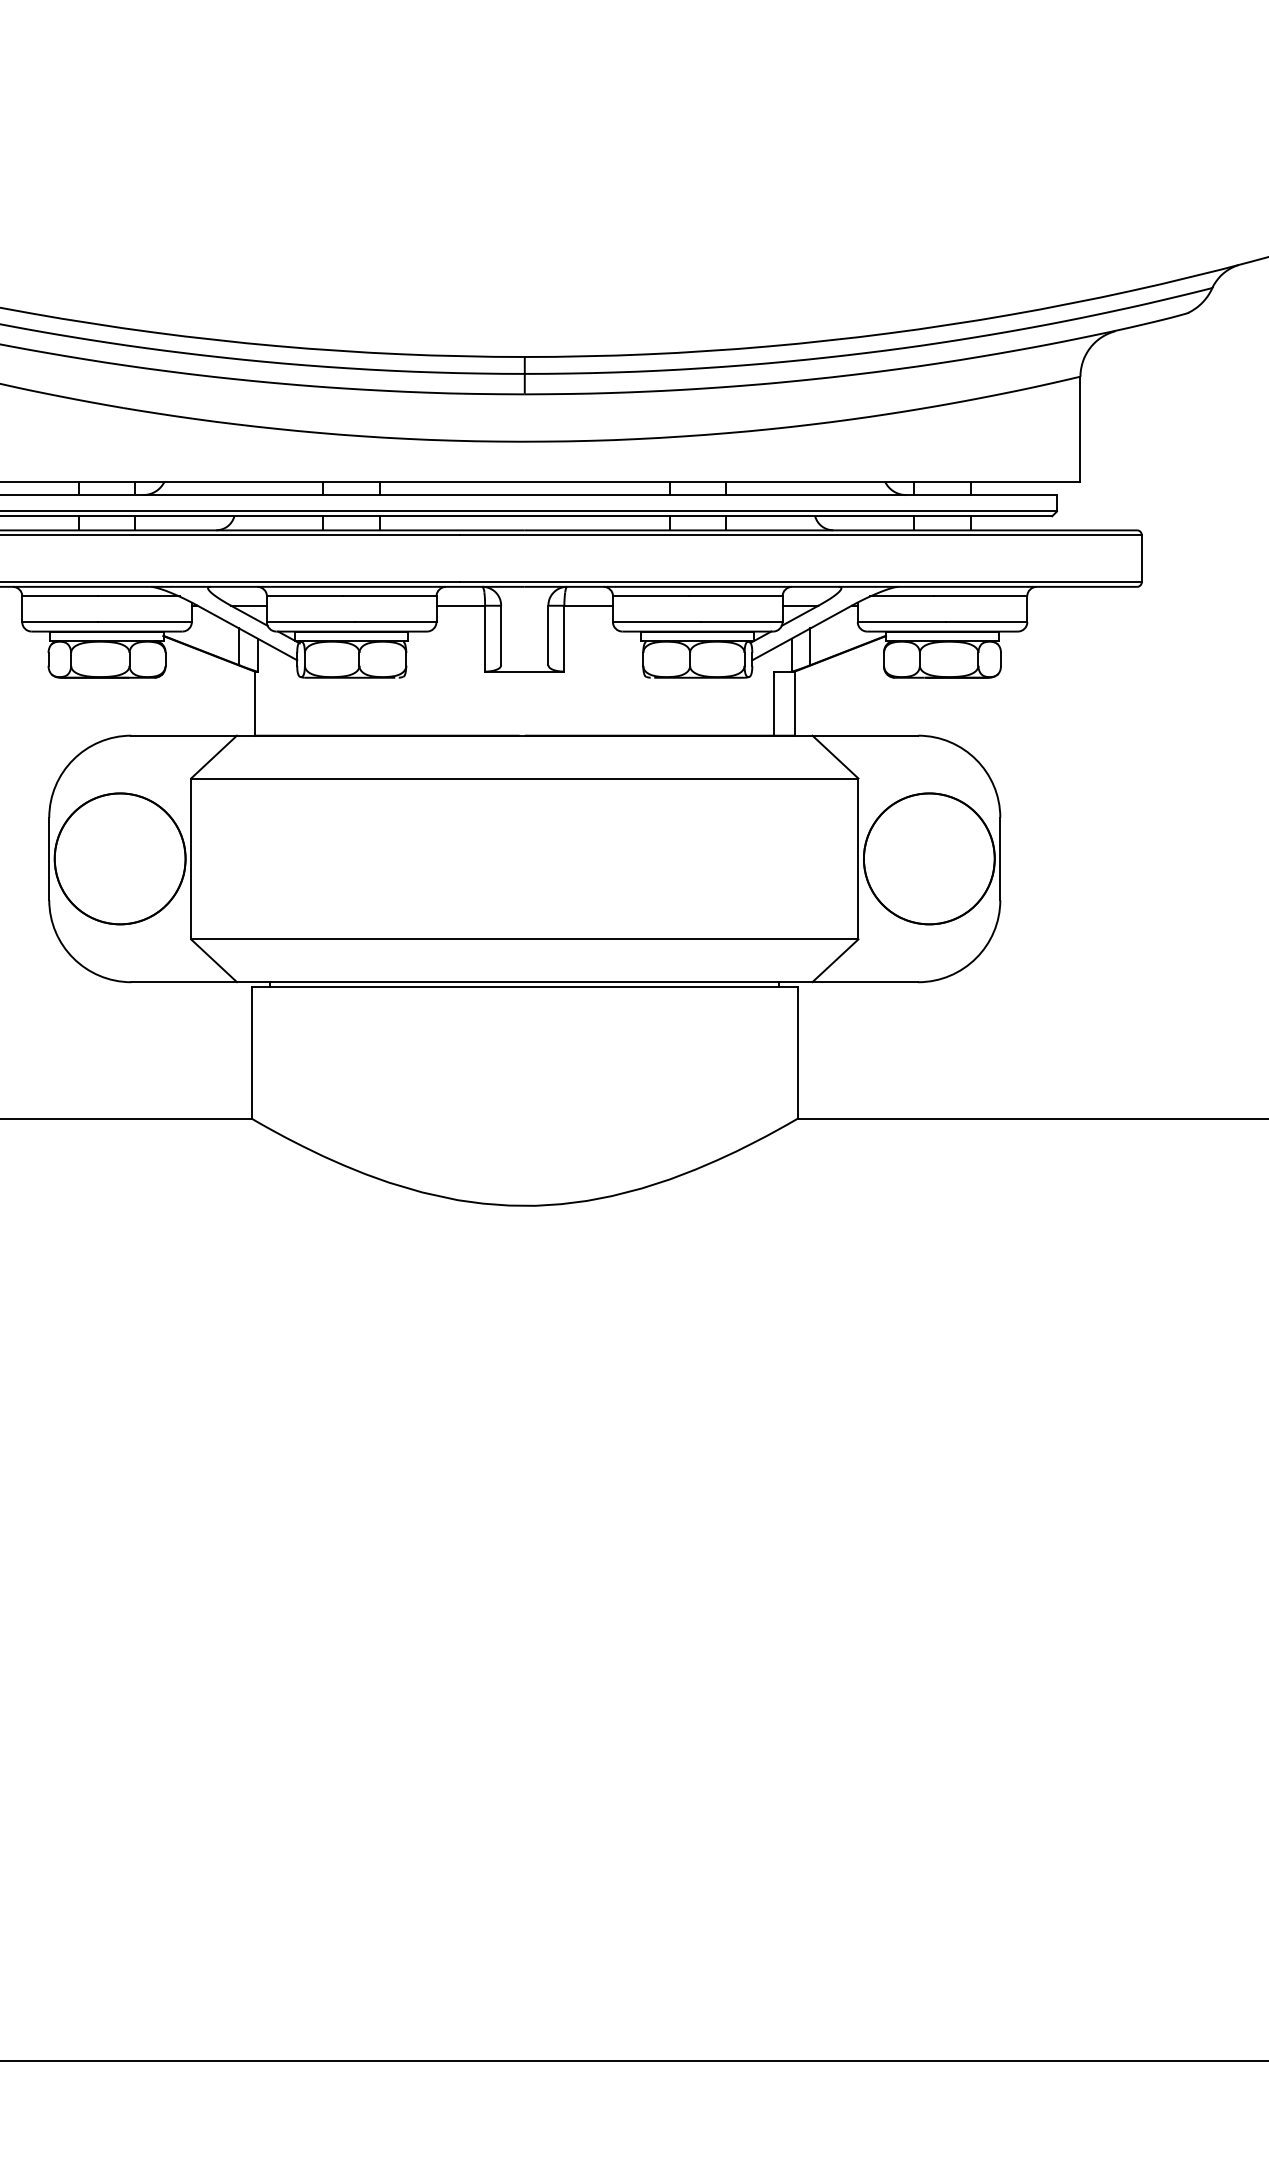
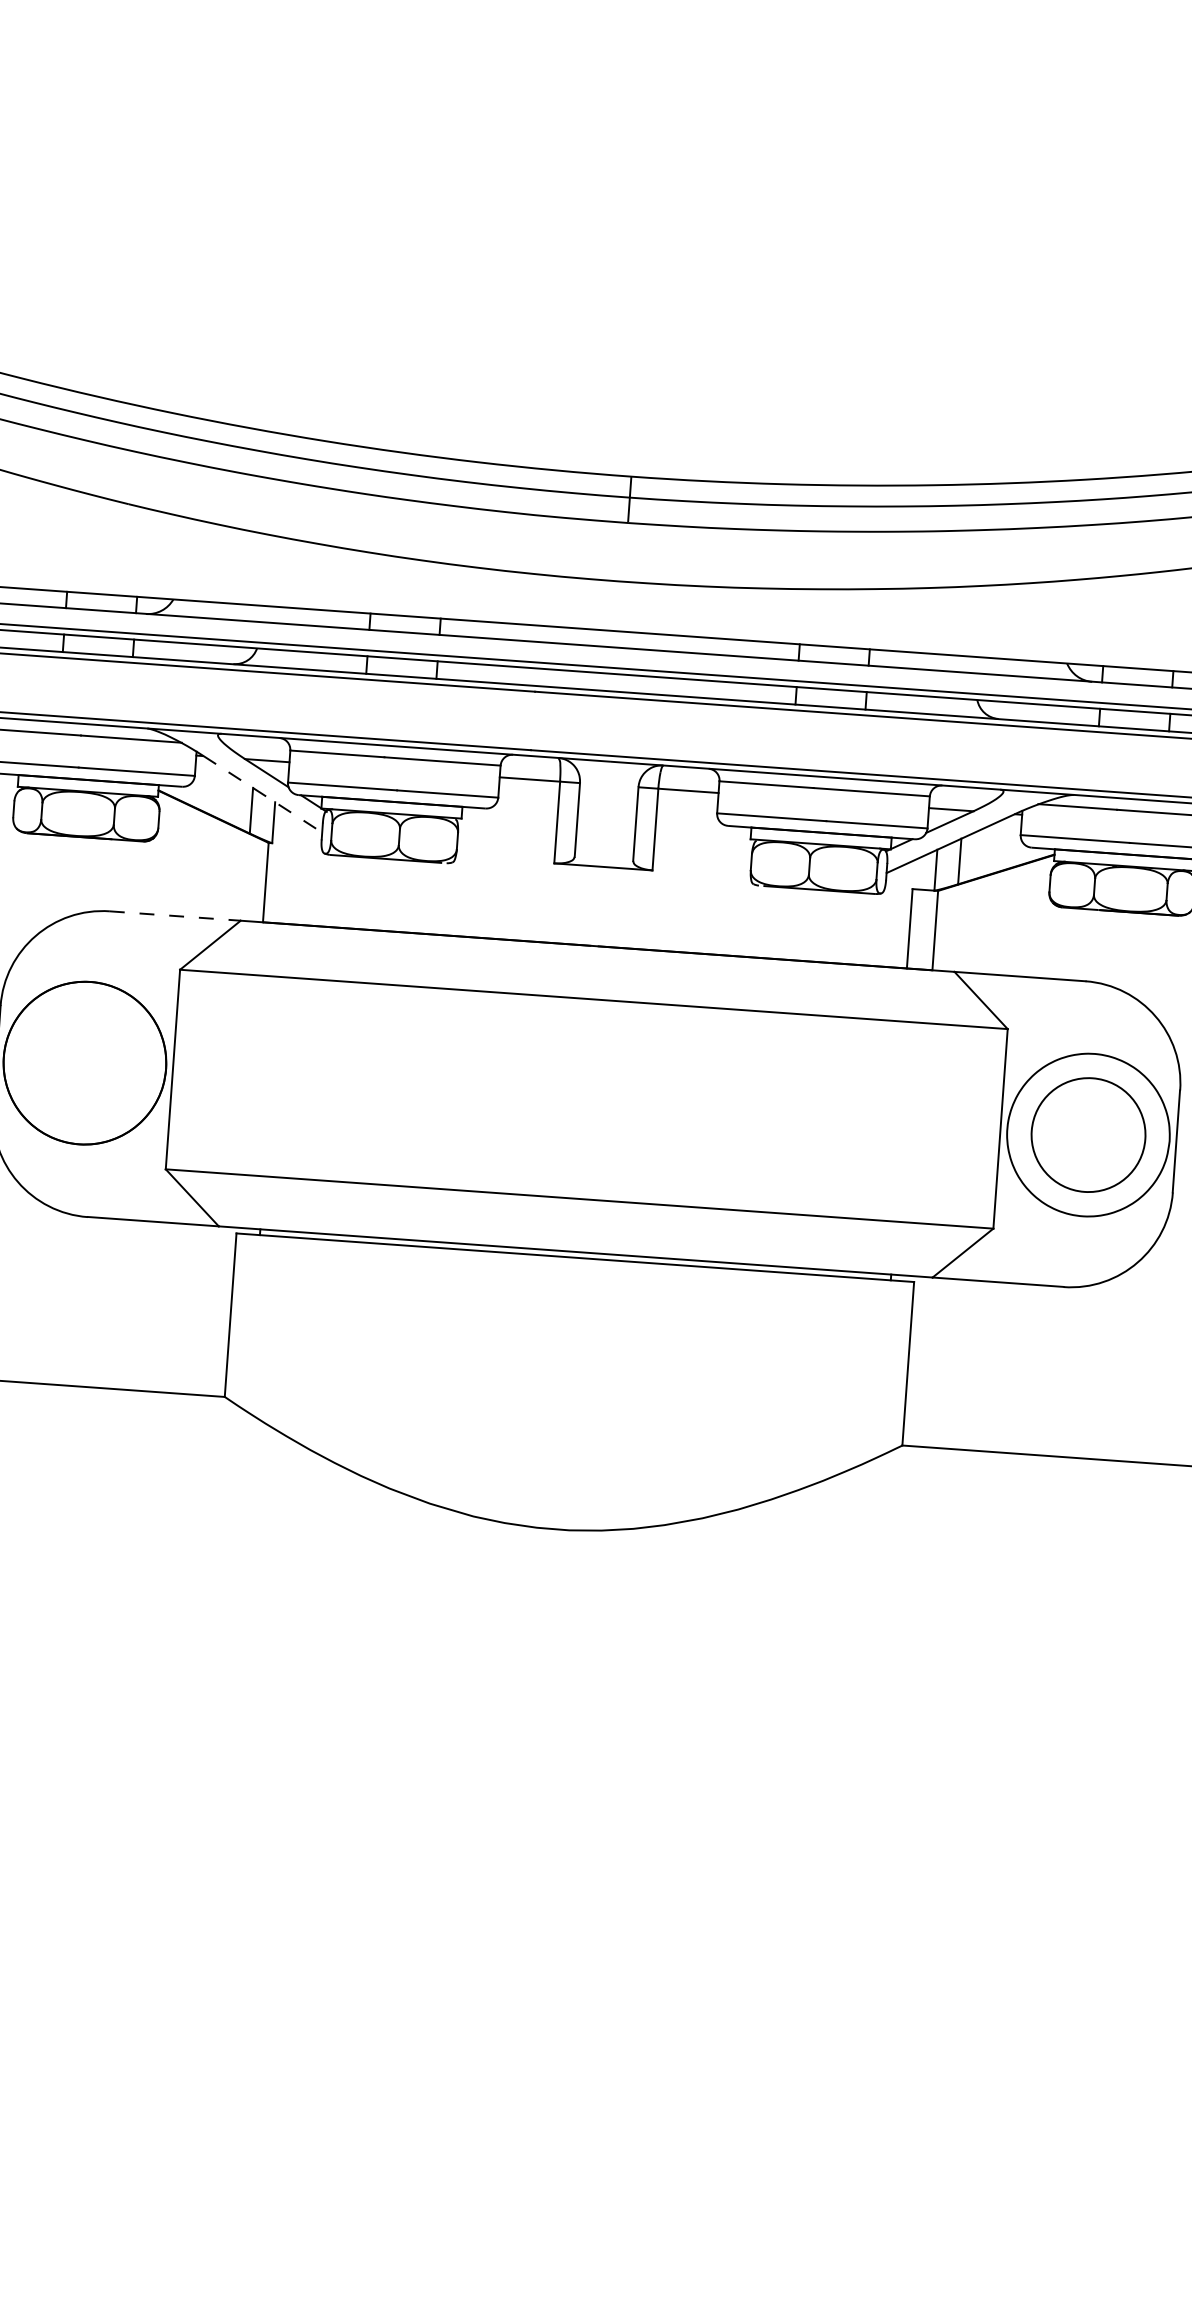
line: (247, 633) -> (262, 794), solid -> dashed
line: (184, 735) -> (175, 915), solid -> dashed
circle: (928, 858) -> (1087, 1134), size x0.7

